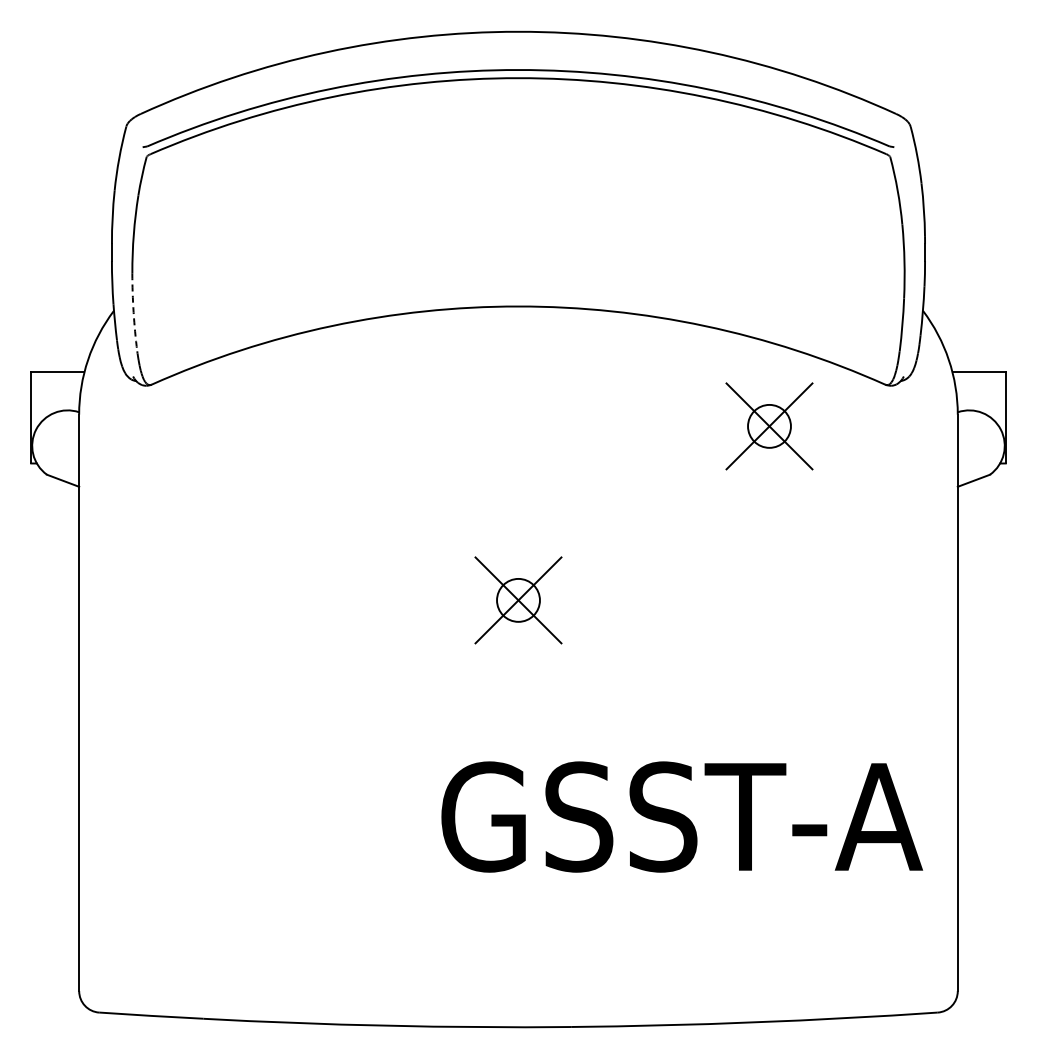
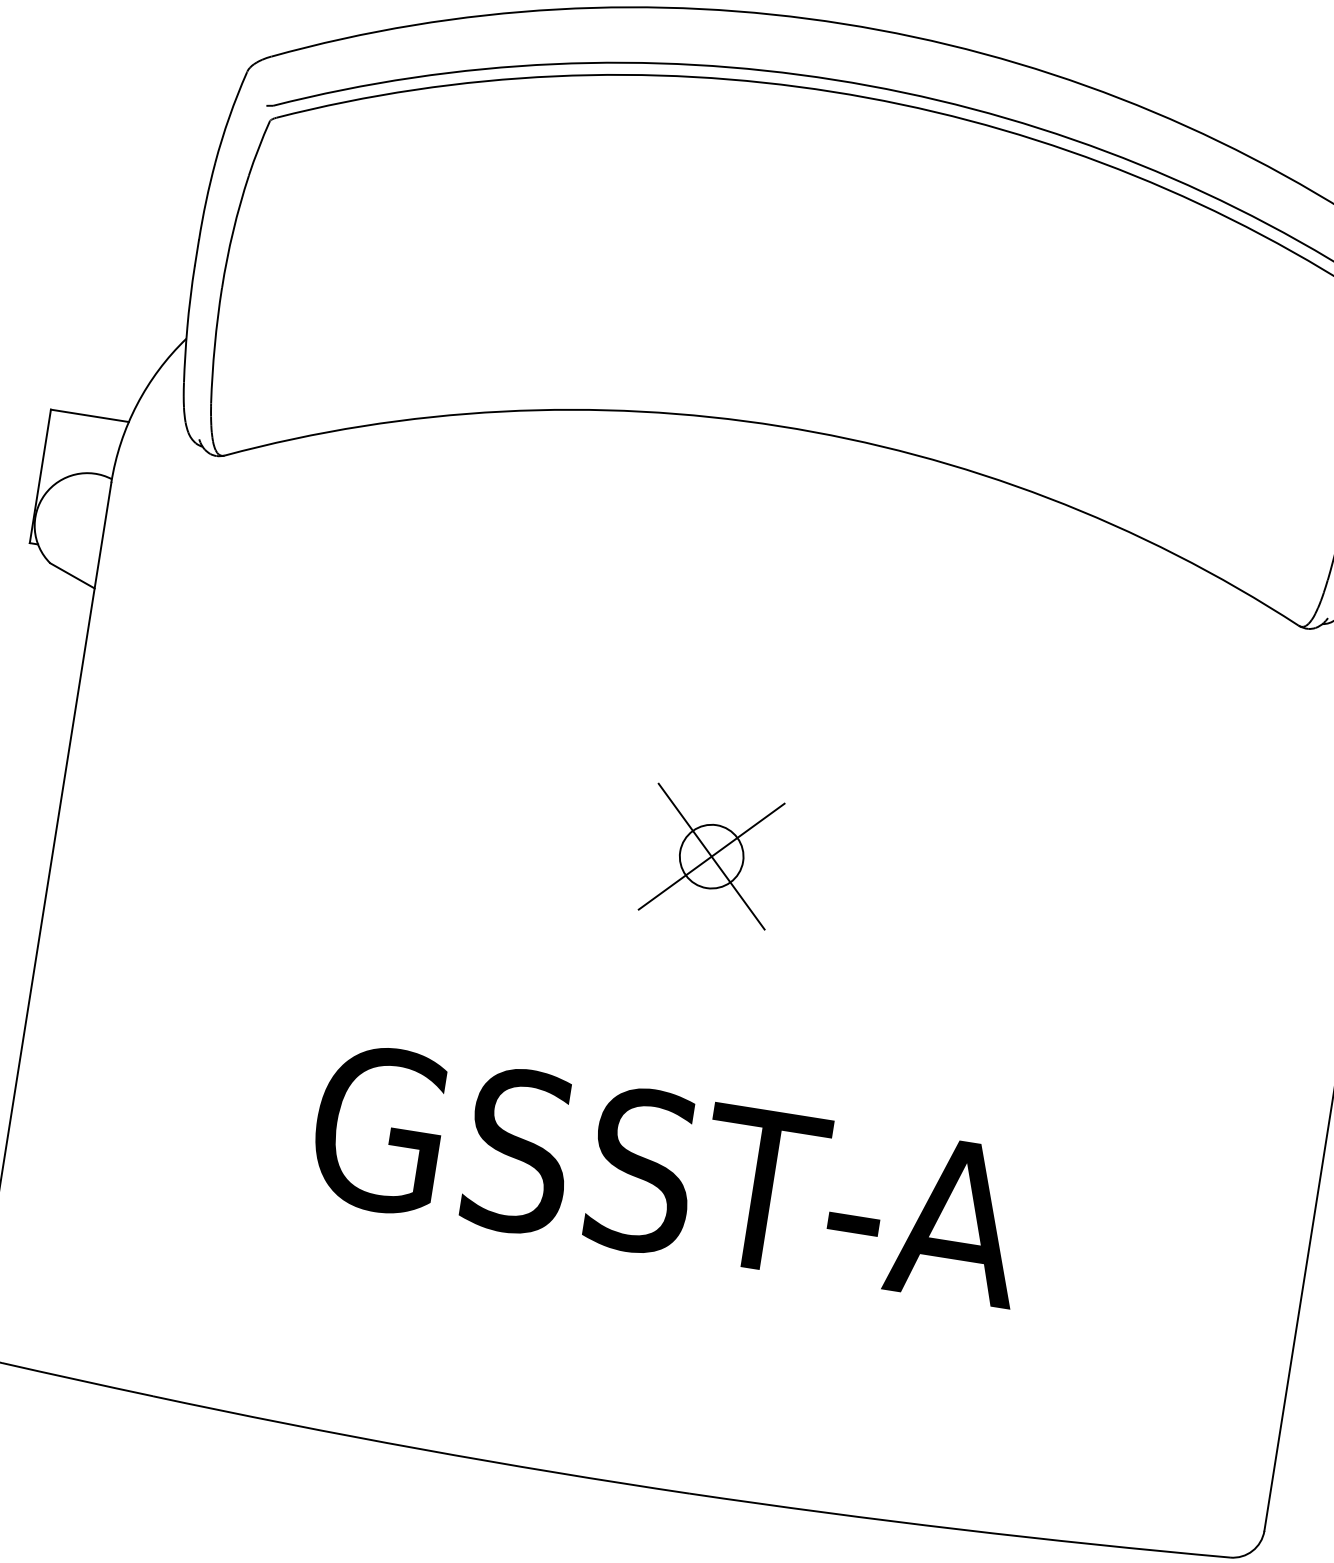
arc: (133, 312) -> (214, 345), dashed -> solid
part: (769, 426) -> (1119, 660), removed
text: (681, 816) -> (668, 1174), moved

